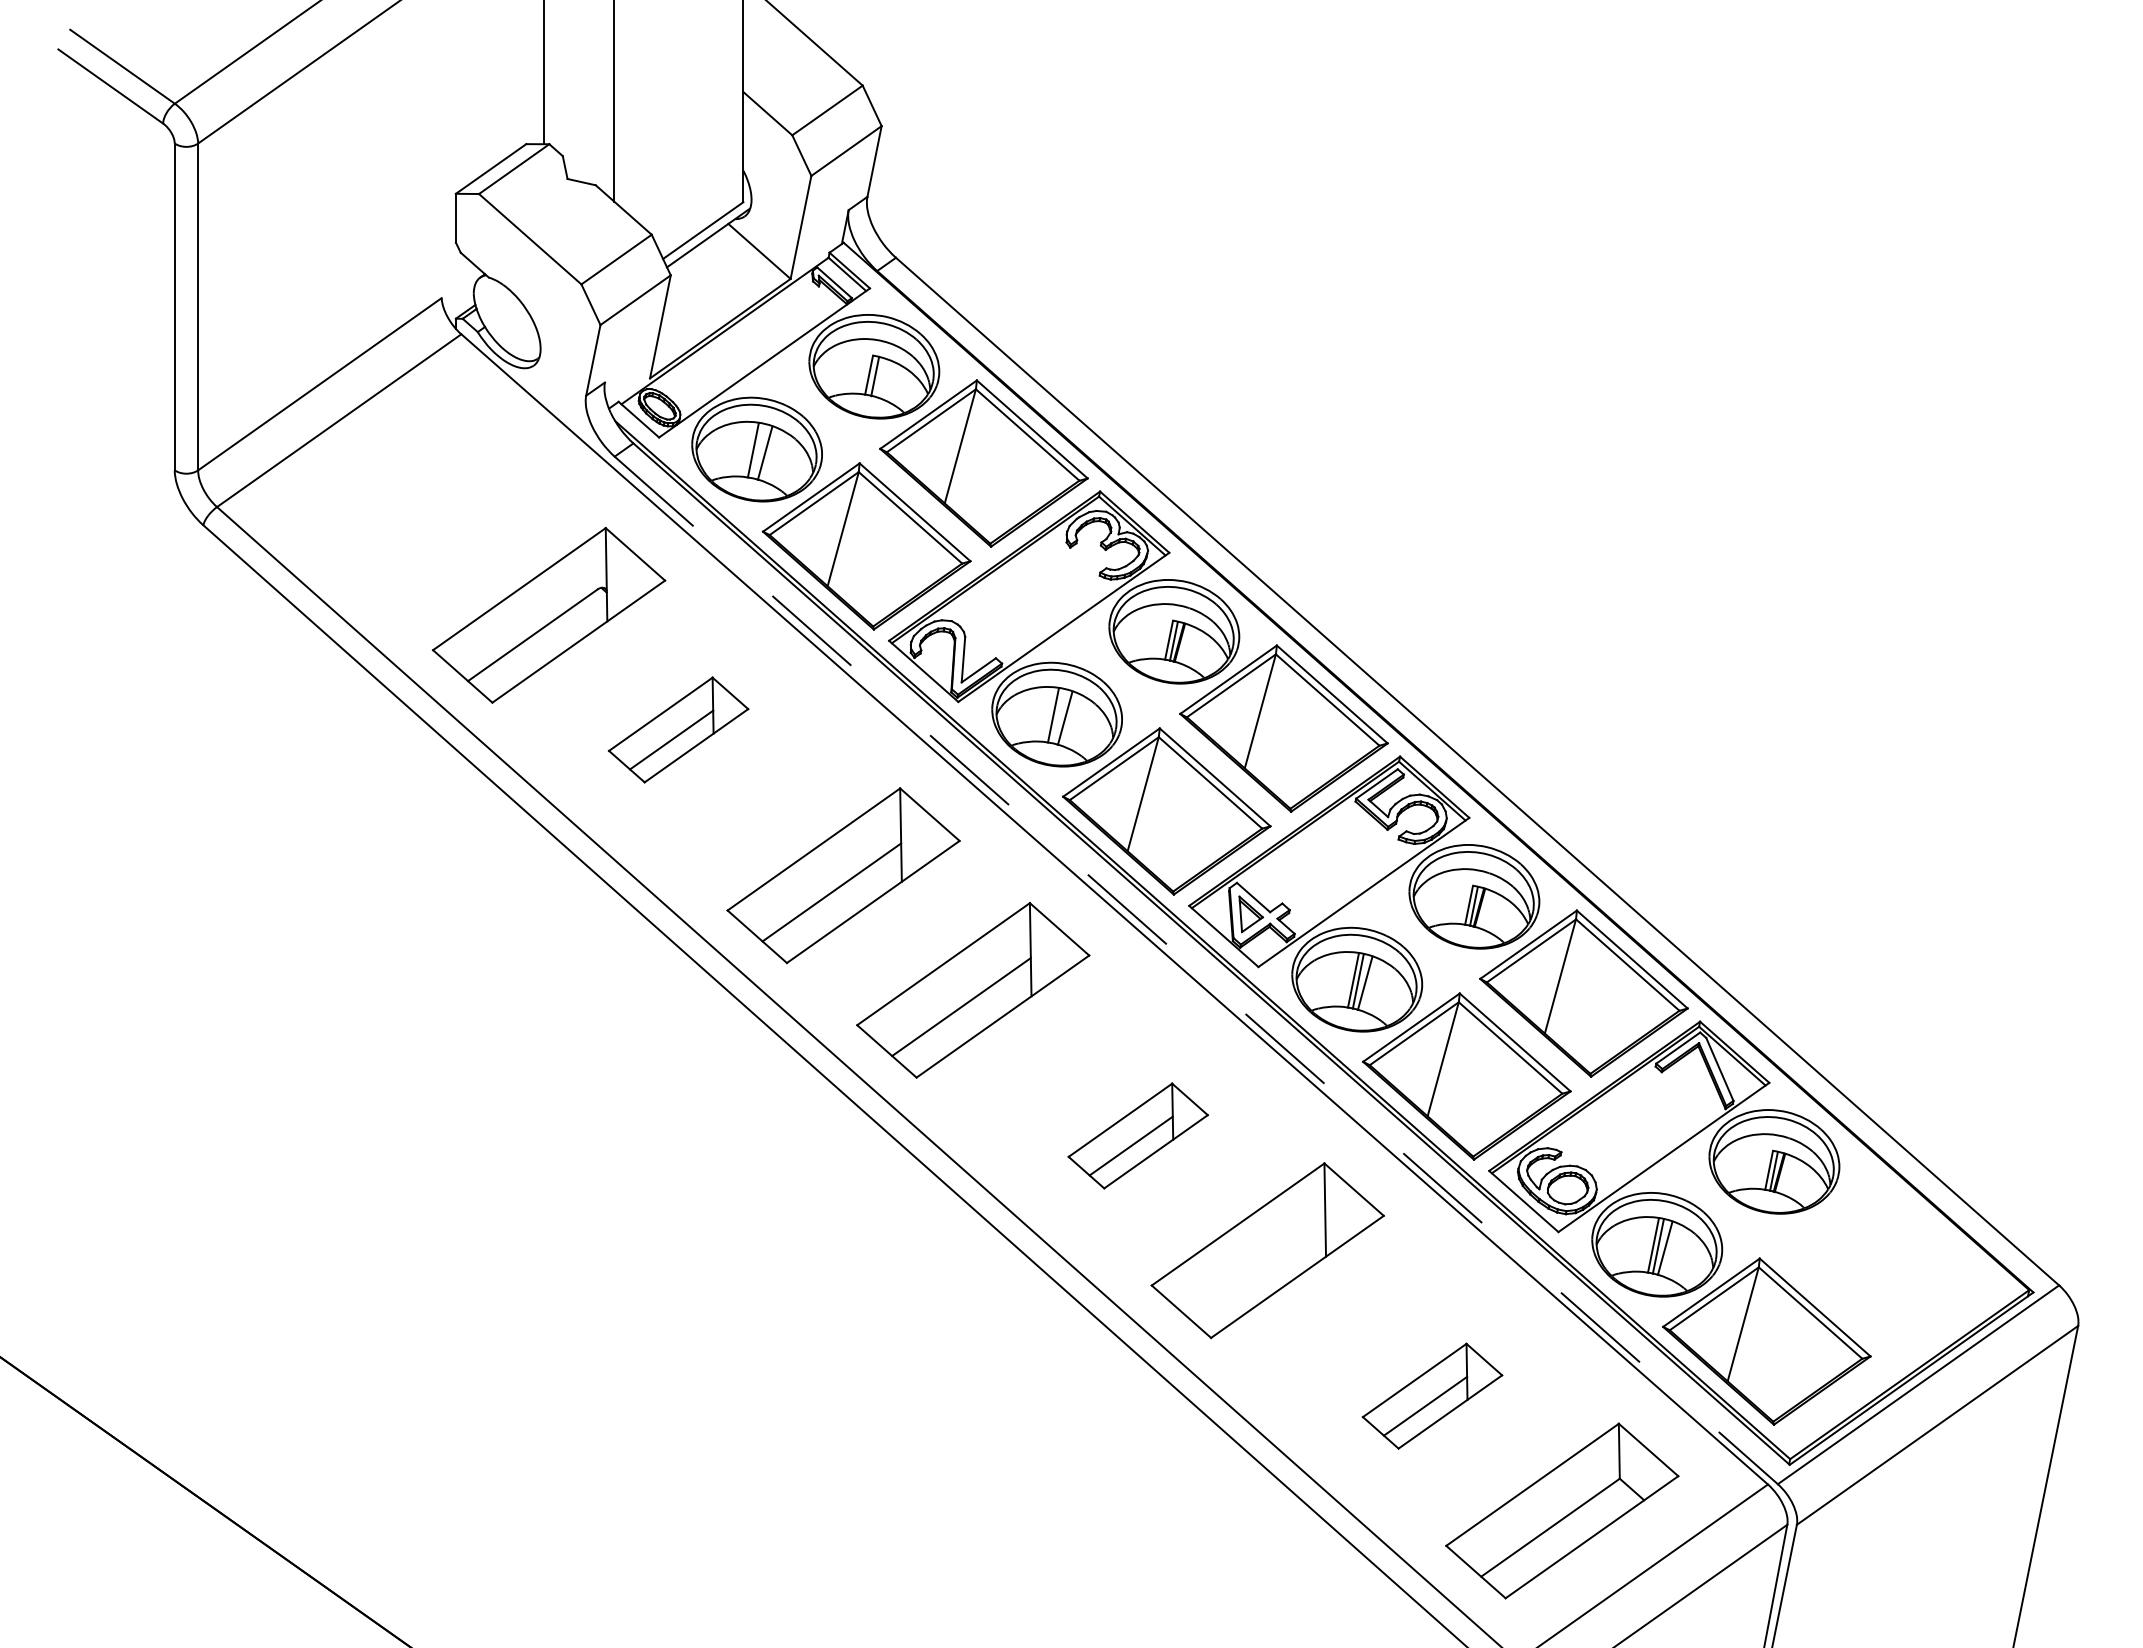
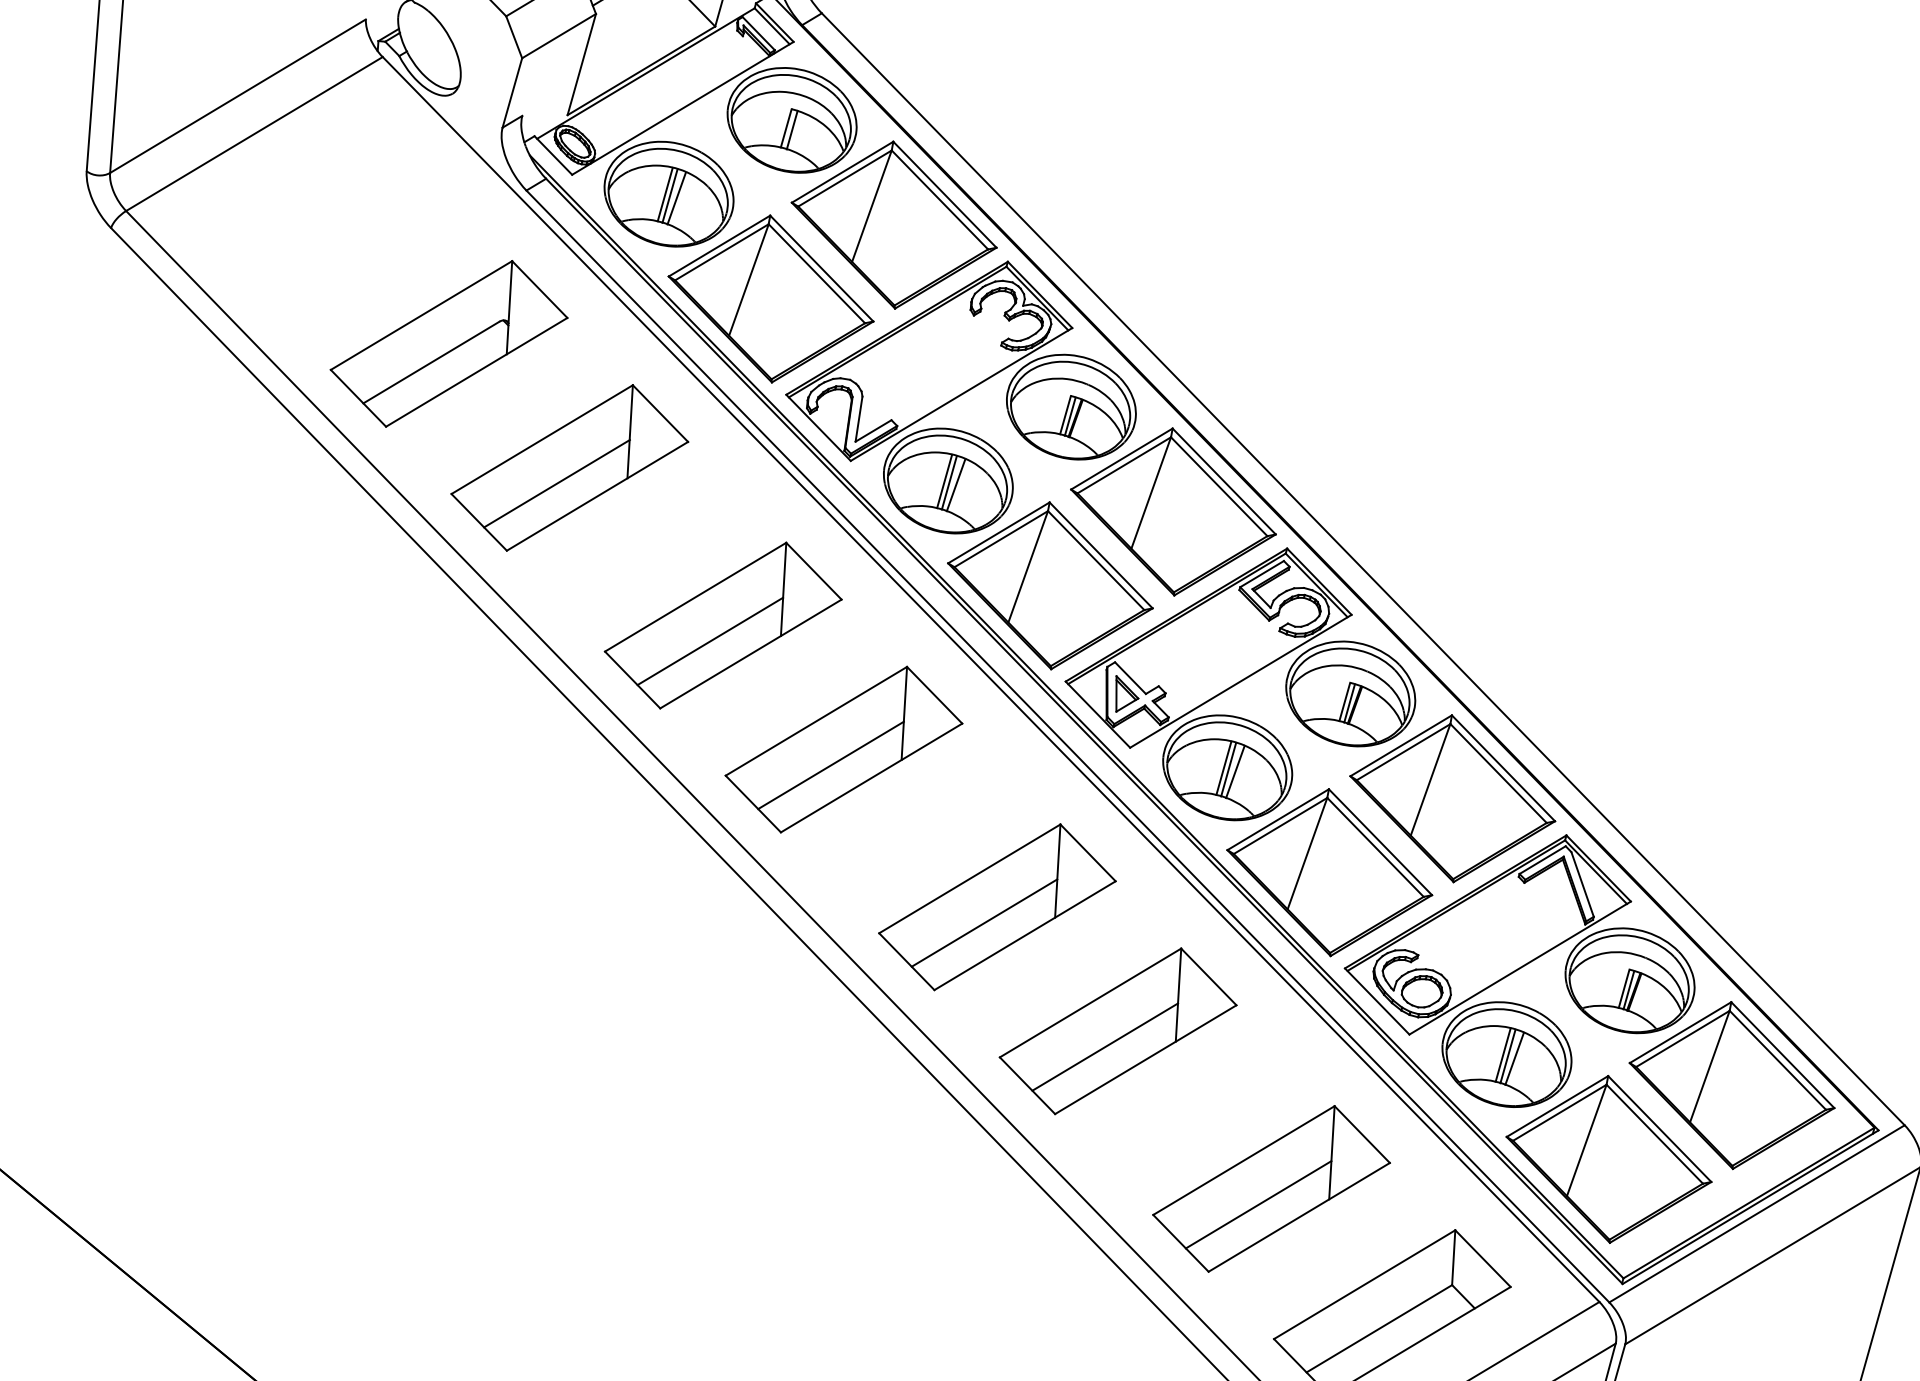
line: (757, 451) -> (669, 196), added
line: (1057, 716) -> (948, 482), added
part: (678, 729) -> (569, 467), size x1.67
line: (1196, 970) -> (1068, 746), dashed -> solid
part: (1138, 1135) -> (997, 906), size x1.67
part: (1883, 1258) -> (1731, 1085), added
line: (1255, 1267) -> (1104, 1047), added
part: (1432, 1395) -> (1271, 1188), size x1.67

